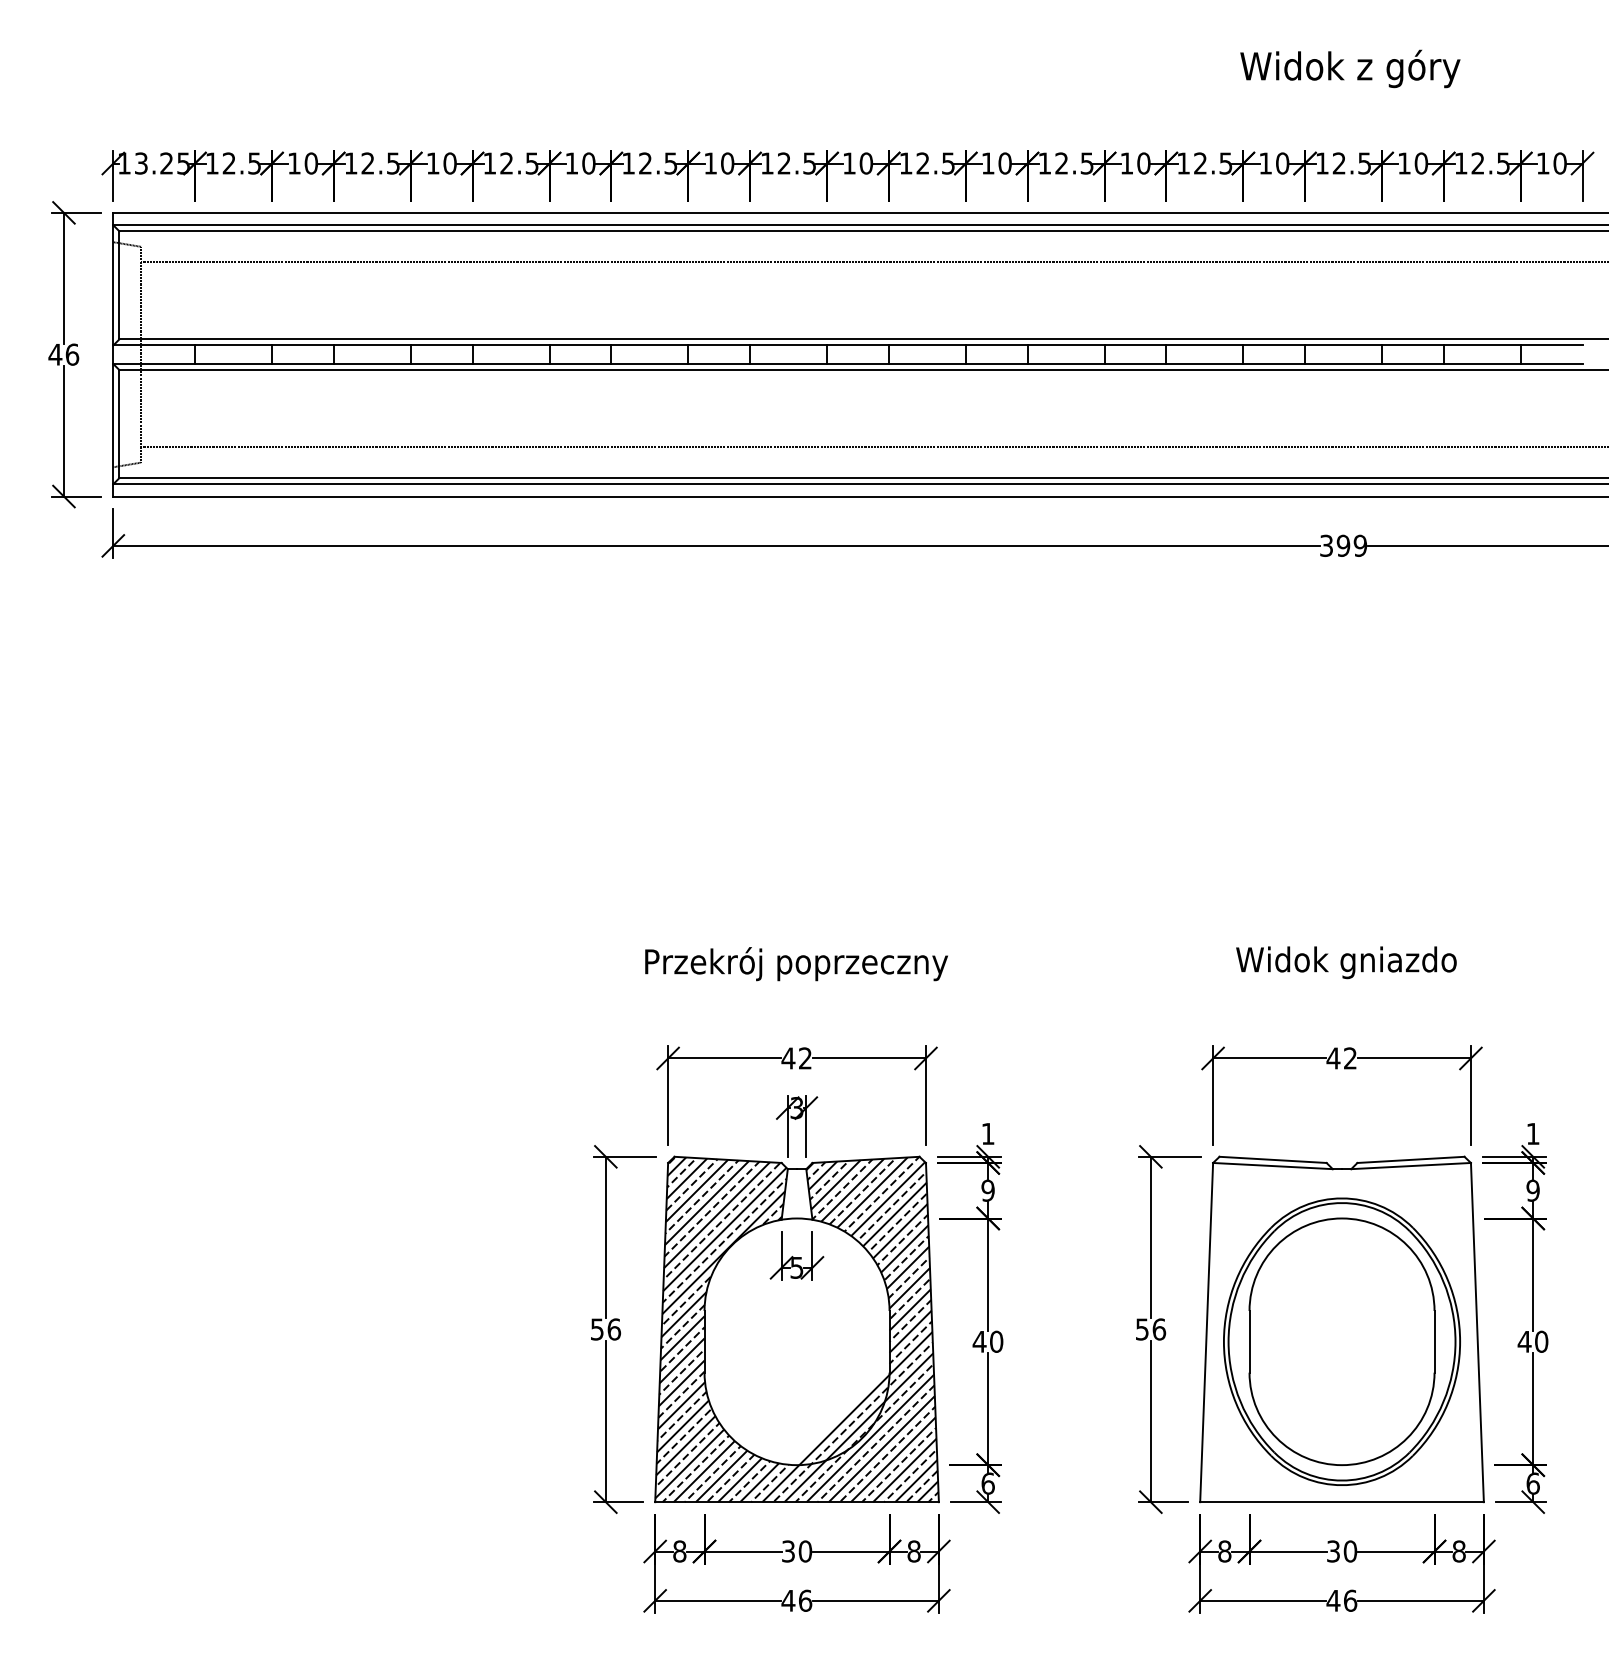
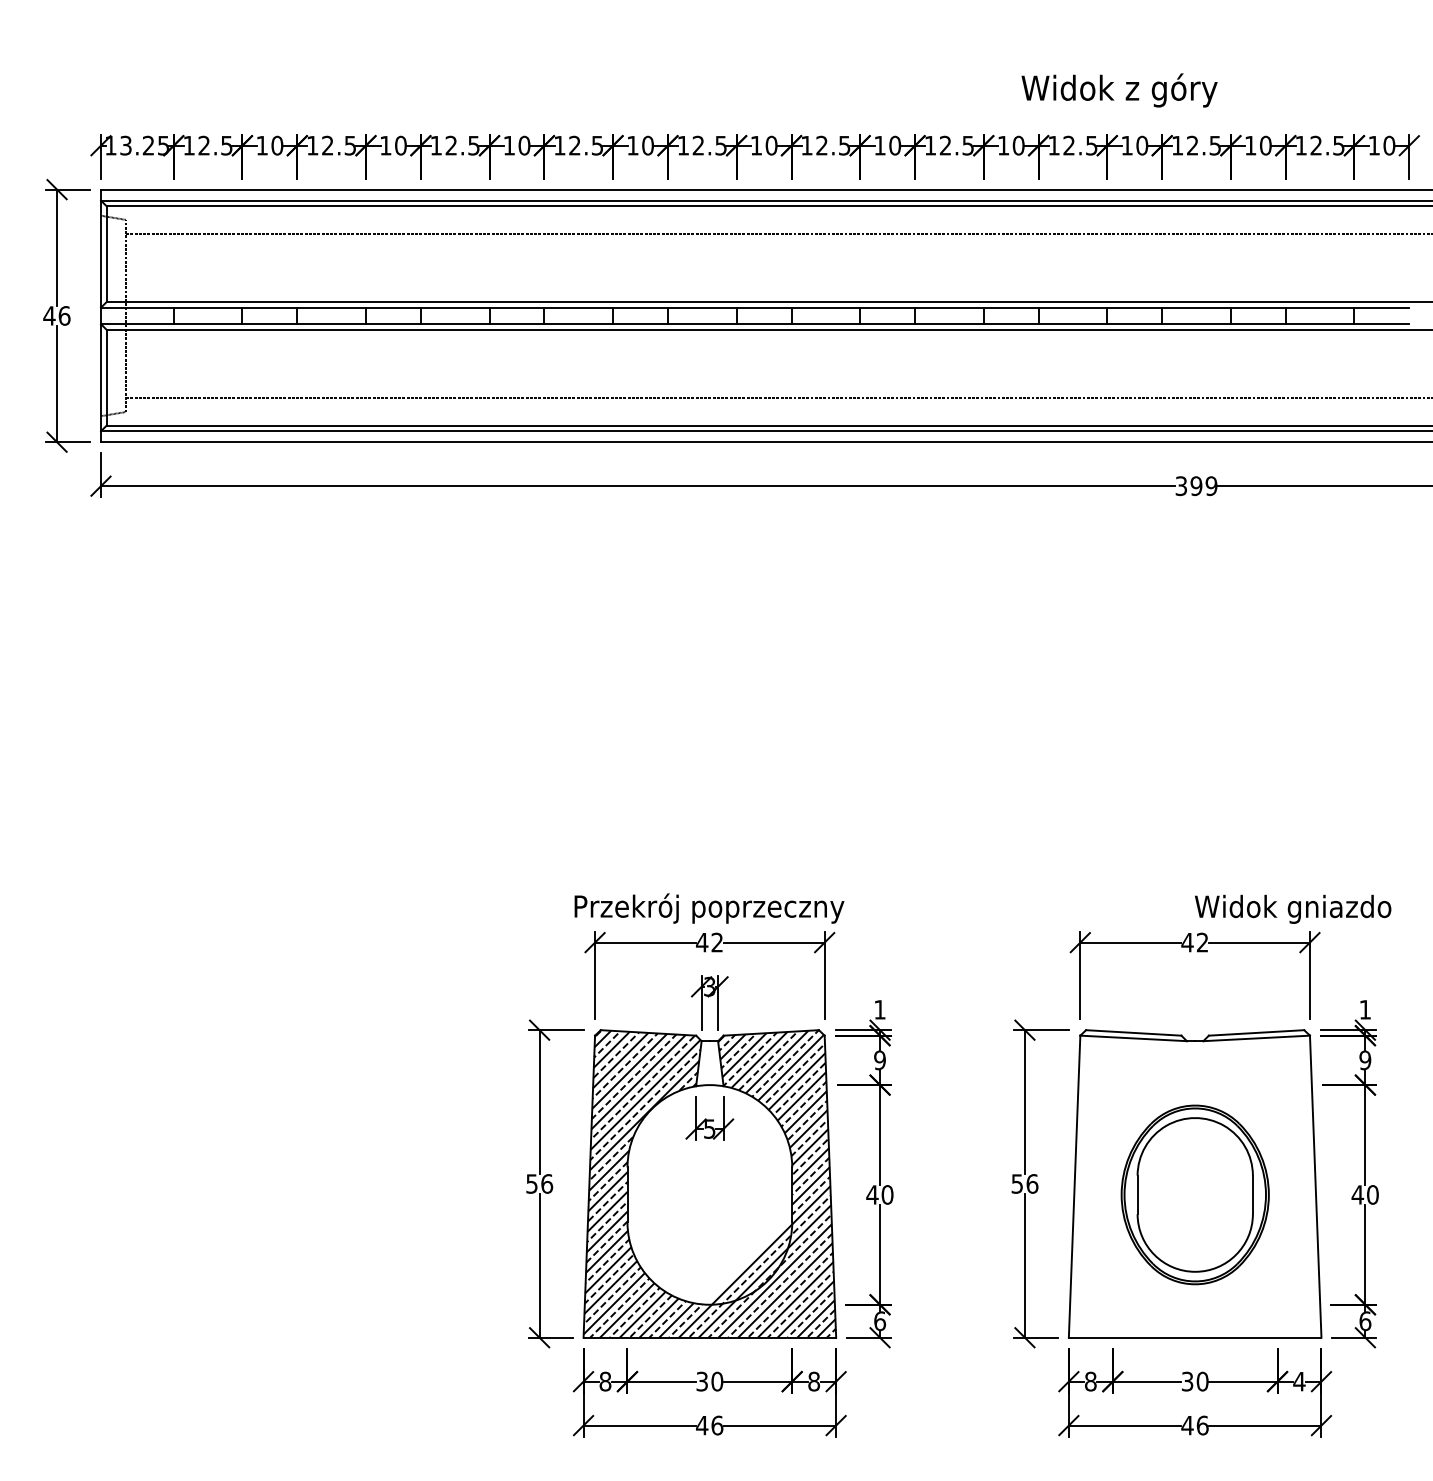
text: (1350, 68) -> (1119, 90), moved
text: (1346, 961) -> (1293, 908), moved
text: (796, 964) -> (709, 908), moved
part: (1342, 1341) -> (1195, 1194), size x0.7
text: (1459, 1551) -> (1299, 1381), 8 -> 4

